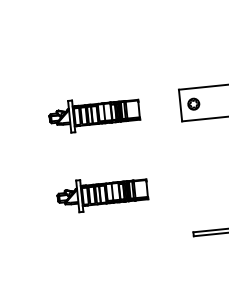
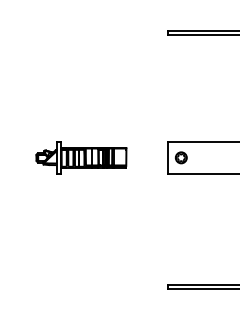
part: (102, 193) -> (81, 237), removed

